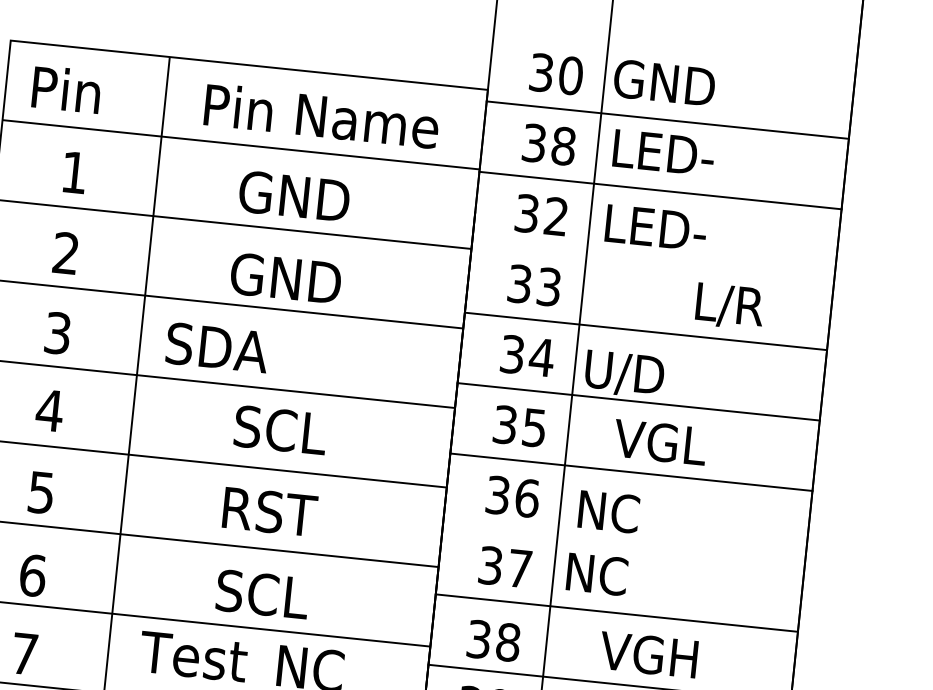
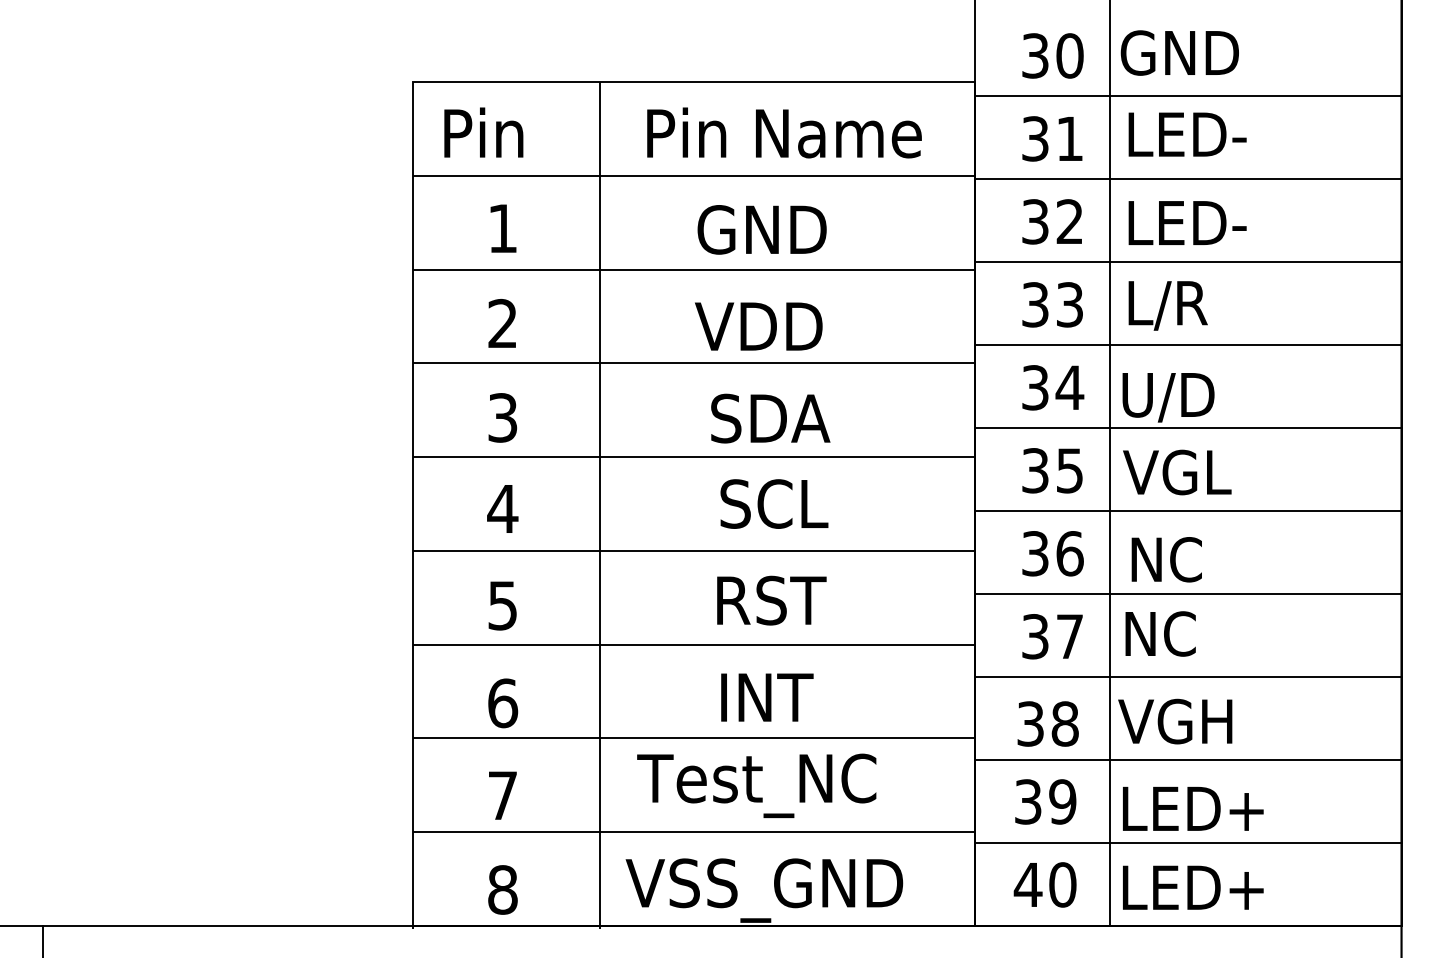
text: (563, 145) -> (1069, 138), 38 -> 31
line: (652, 260) -> (1187, 261), added
text: (284, 278) -> (760, 326), GND -> VDD
text: (729, 306) -> (1167, 305), moved
text: (217, 347) -> (770, 418), moved
text: (660, 442) -> (1177, 472), moved
line: (623, 542) -> (1187, 593), added
text: (263, 594) -> (773, 697), SCL -> INT
text: (648, 654) -> (1175, 721), moved

